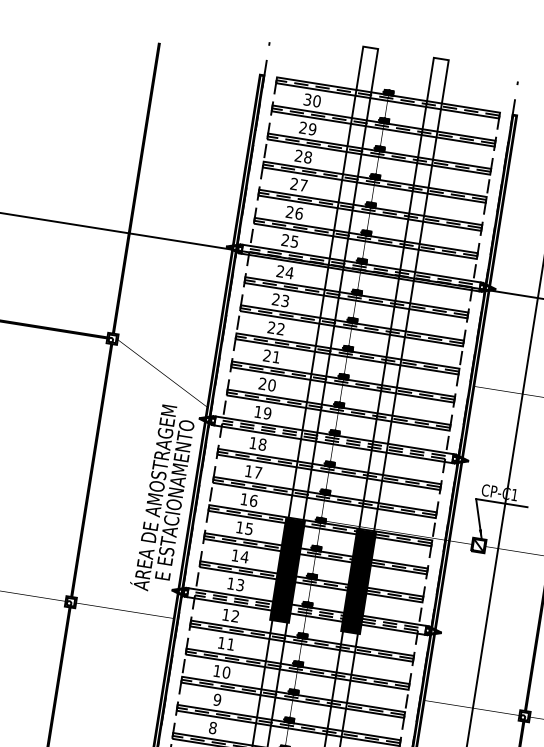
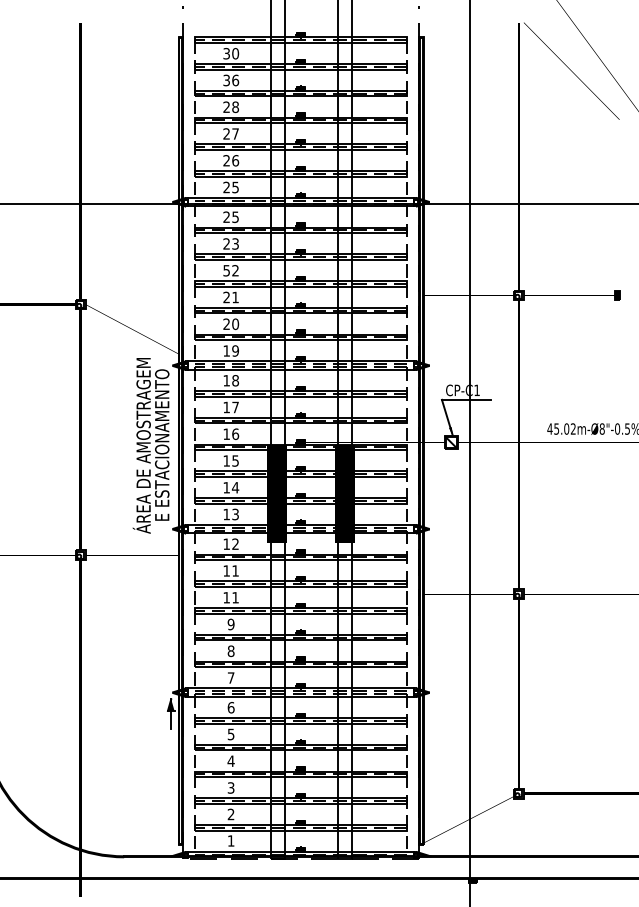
text: (308, 128) -> (231, 80), 29 -> 36
text: (289, 273) -> (235, 217), 24 -> 25
text: (271, 327) -> (226, 270), 22 -> 52
text: (226, 672) -> (235, 597), 10 -> 11

